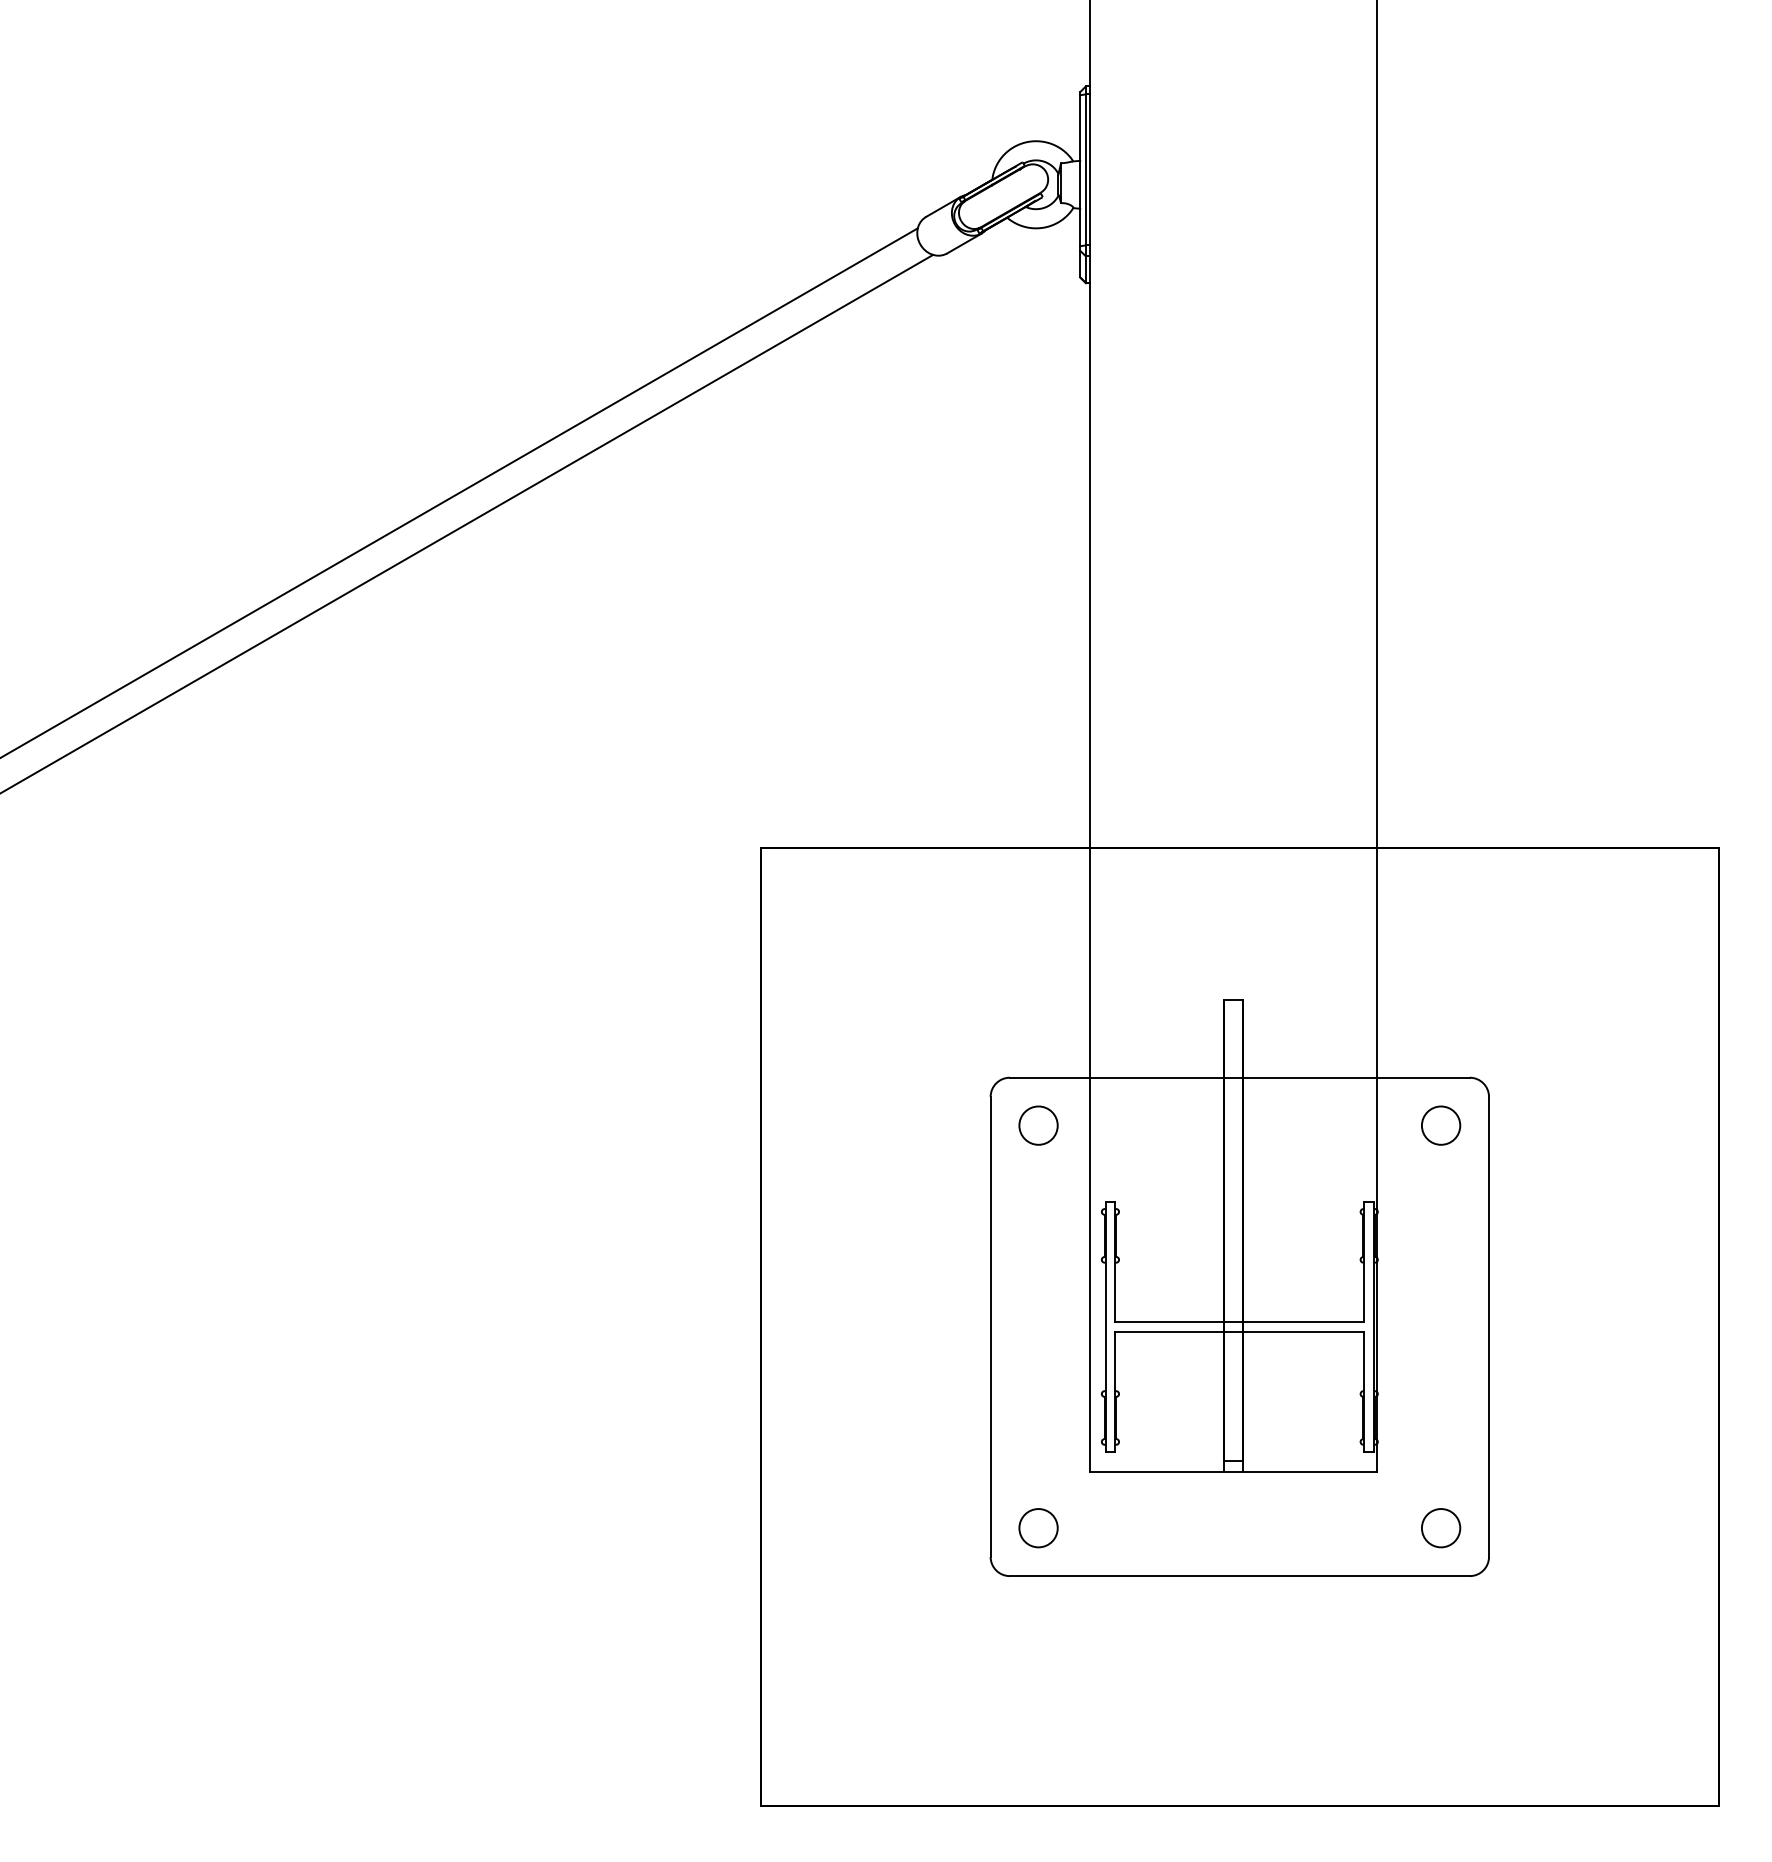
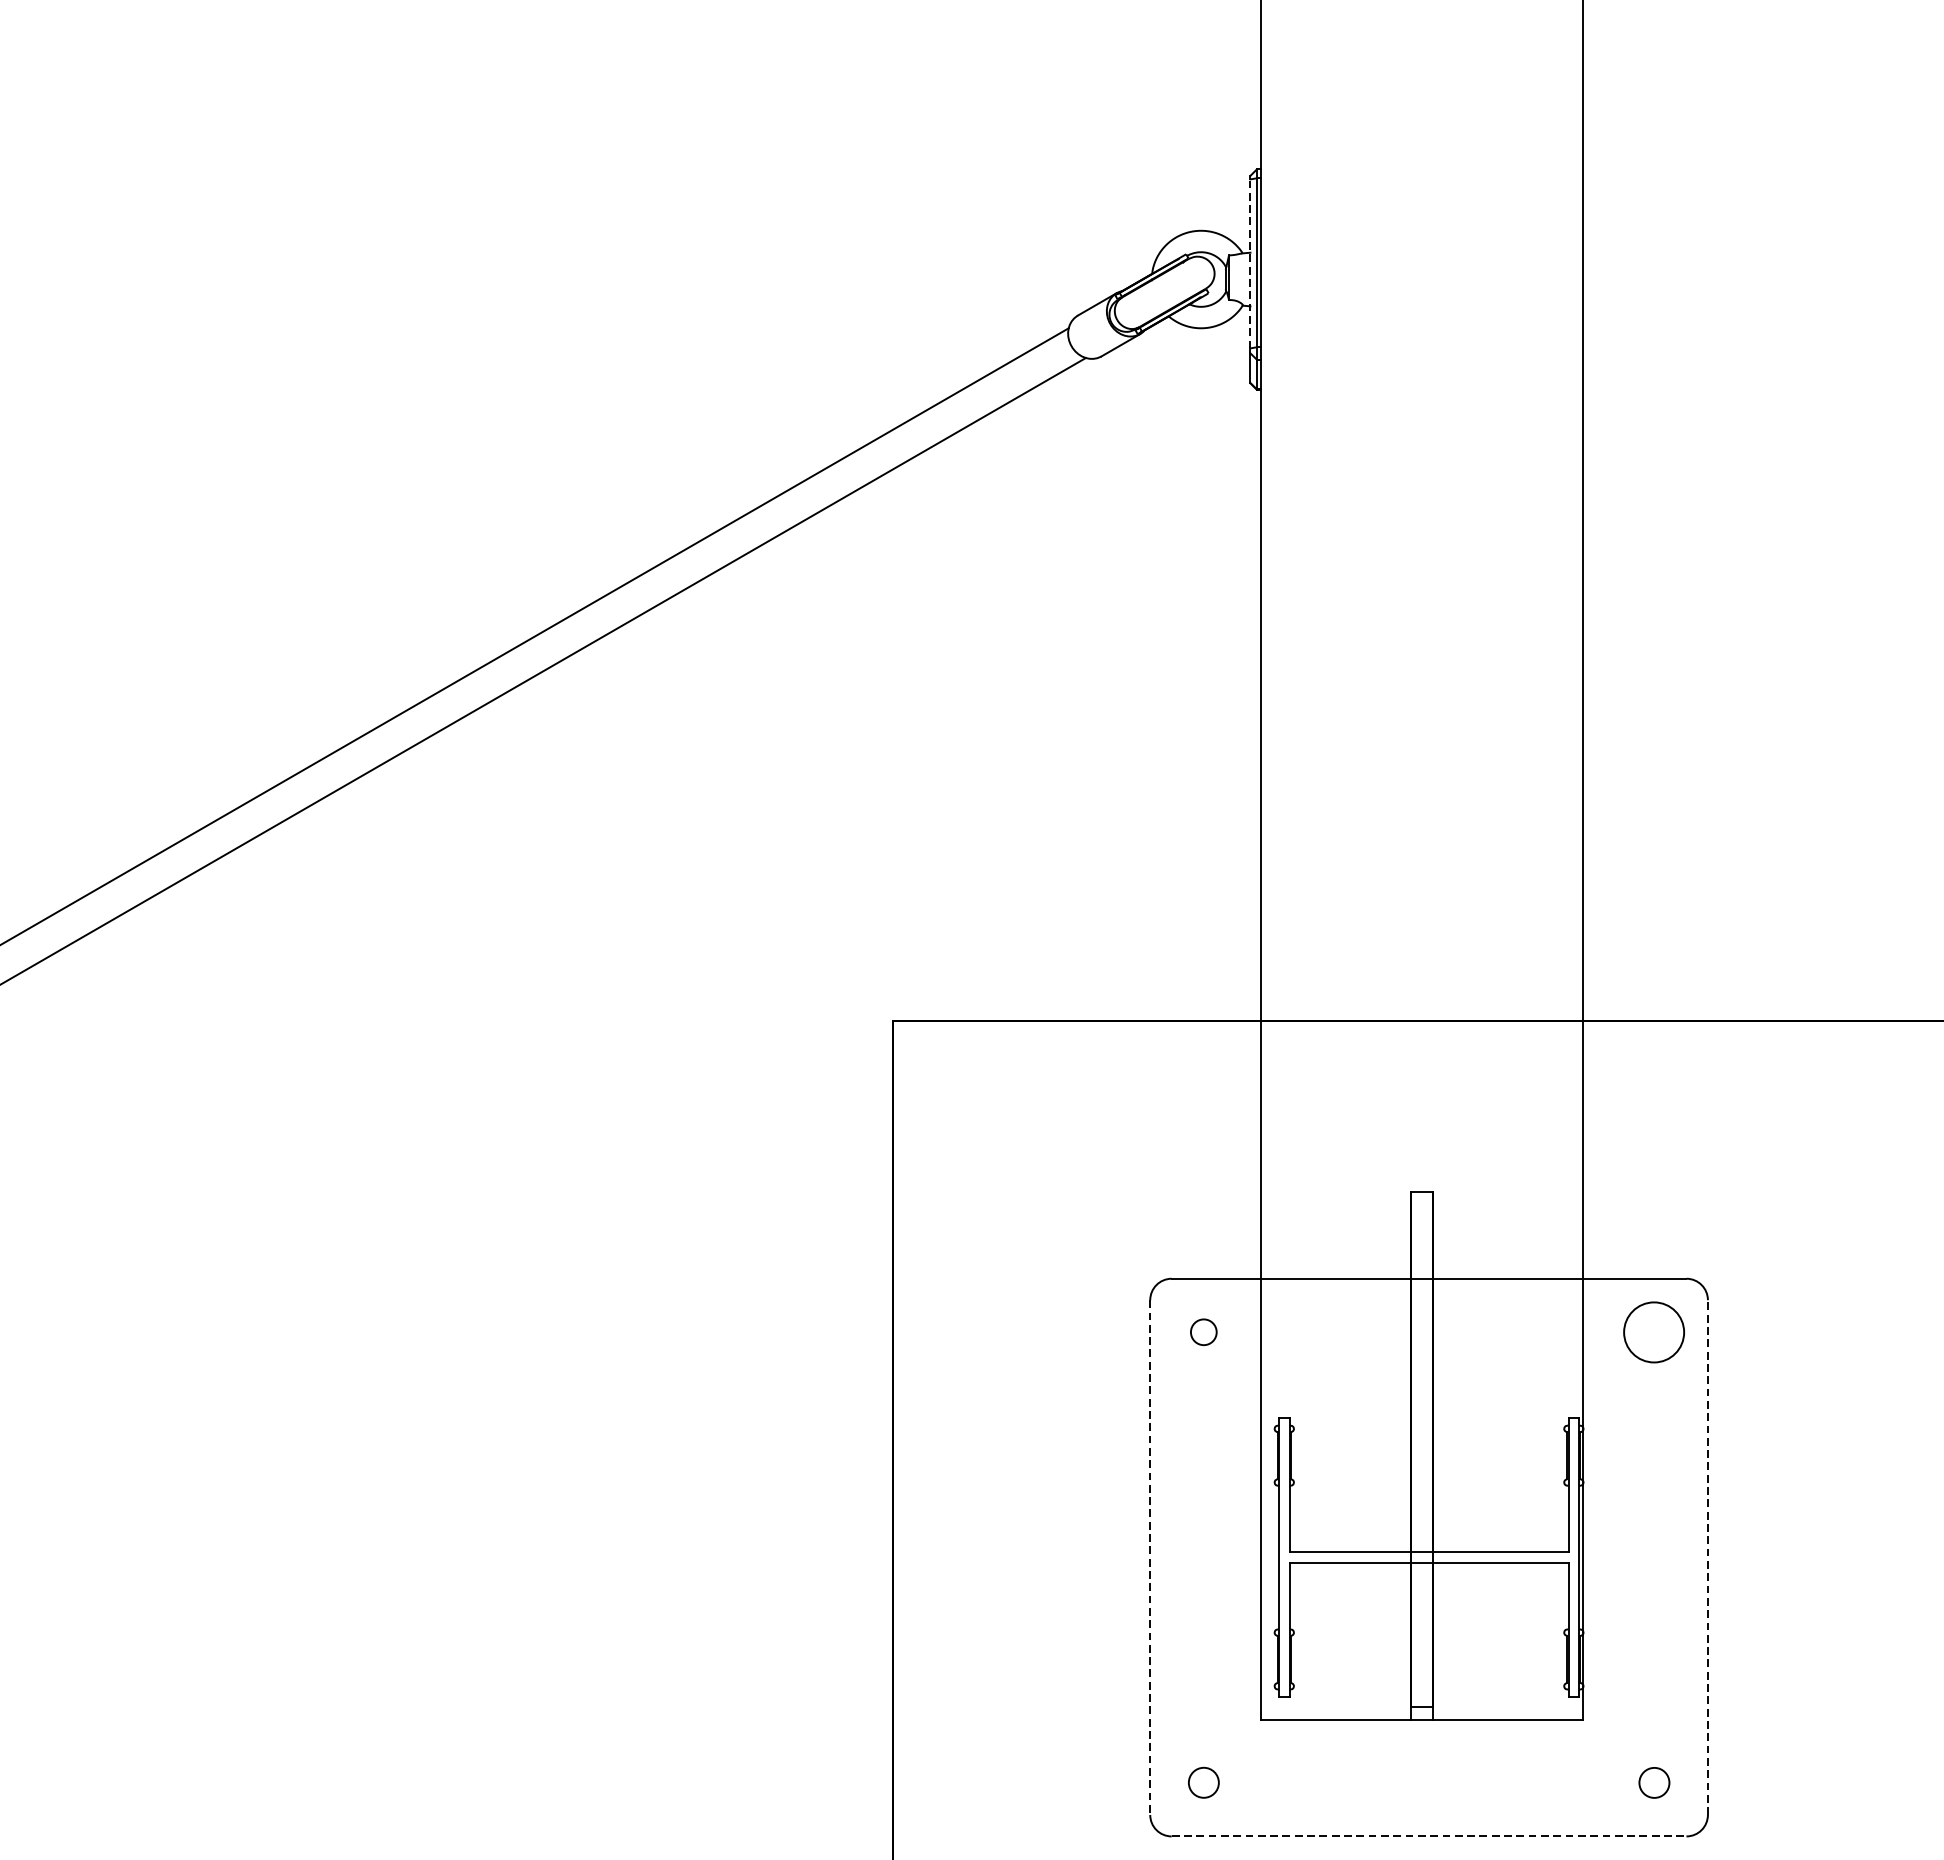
line: (1080, 170) -> (1250, 263), solid -> dashed
circle: (1038, 1125) -> (1203, 1332), size x0.6
circle: (1441, 1125) -> (1654, 1332), size x1.4
line: (1489, 1326) -> (1708, 1557), solid -> dashed
line: (990, 1327) -> (1150, 1558), solid -> dashed
circle: (1038, 1528) -> (1203, 1783), size x0.7
circle: (1441, 1528) -> (1654, 1783), size x0.7
line: (1240, 1576) -> (1429, 1836), solid -> dashed

